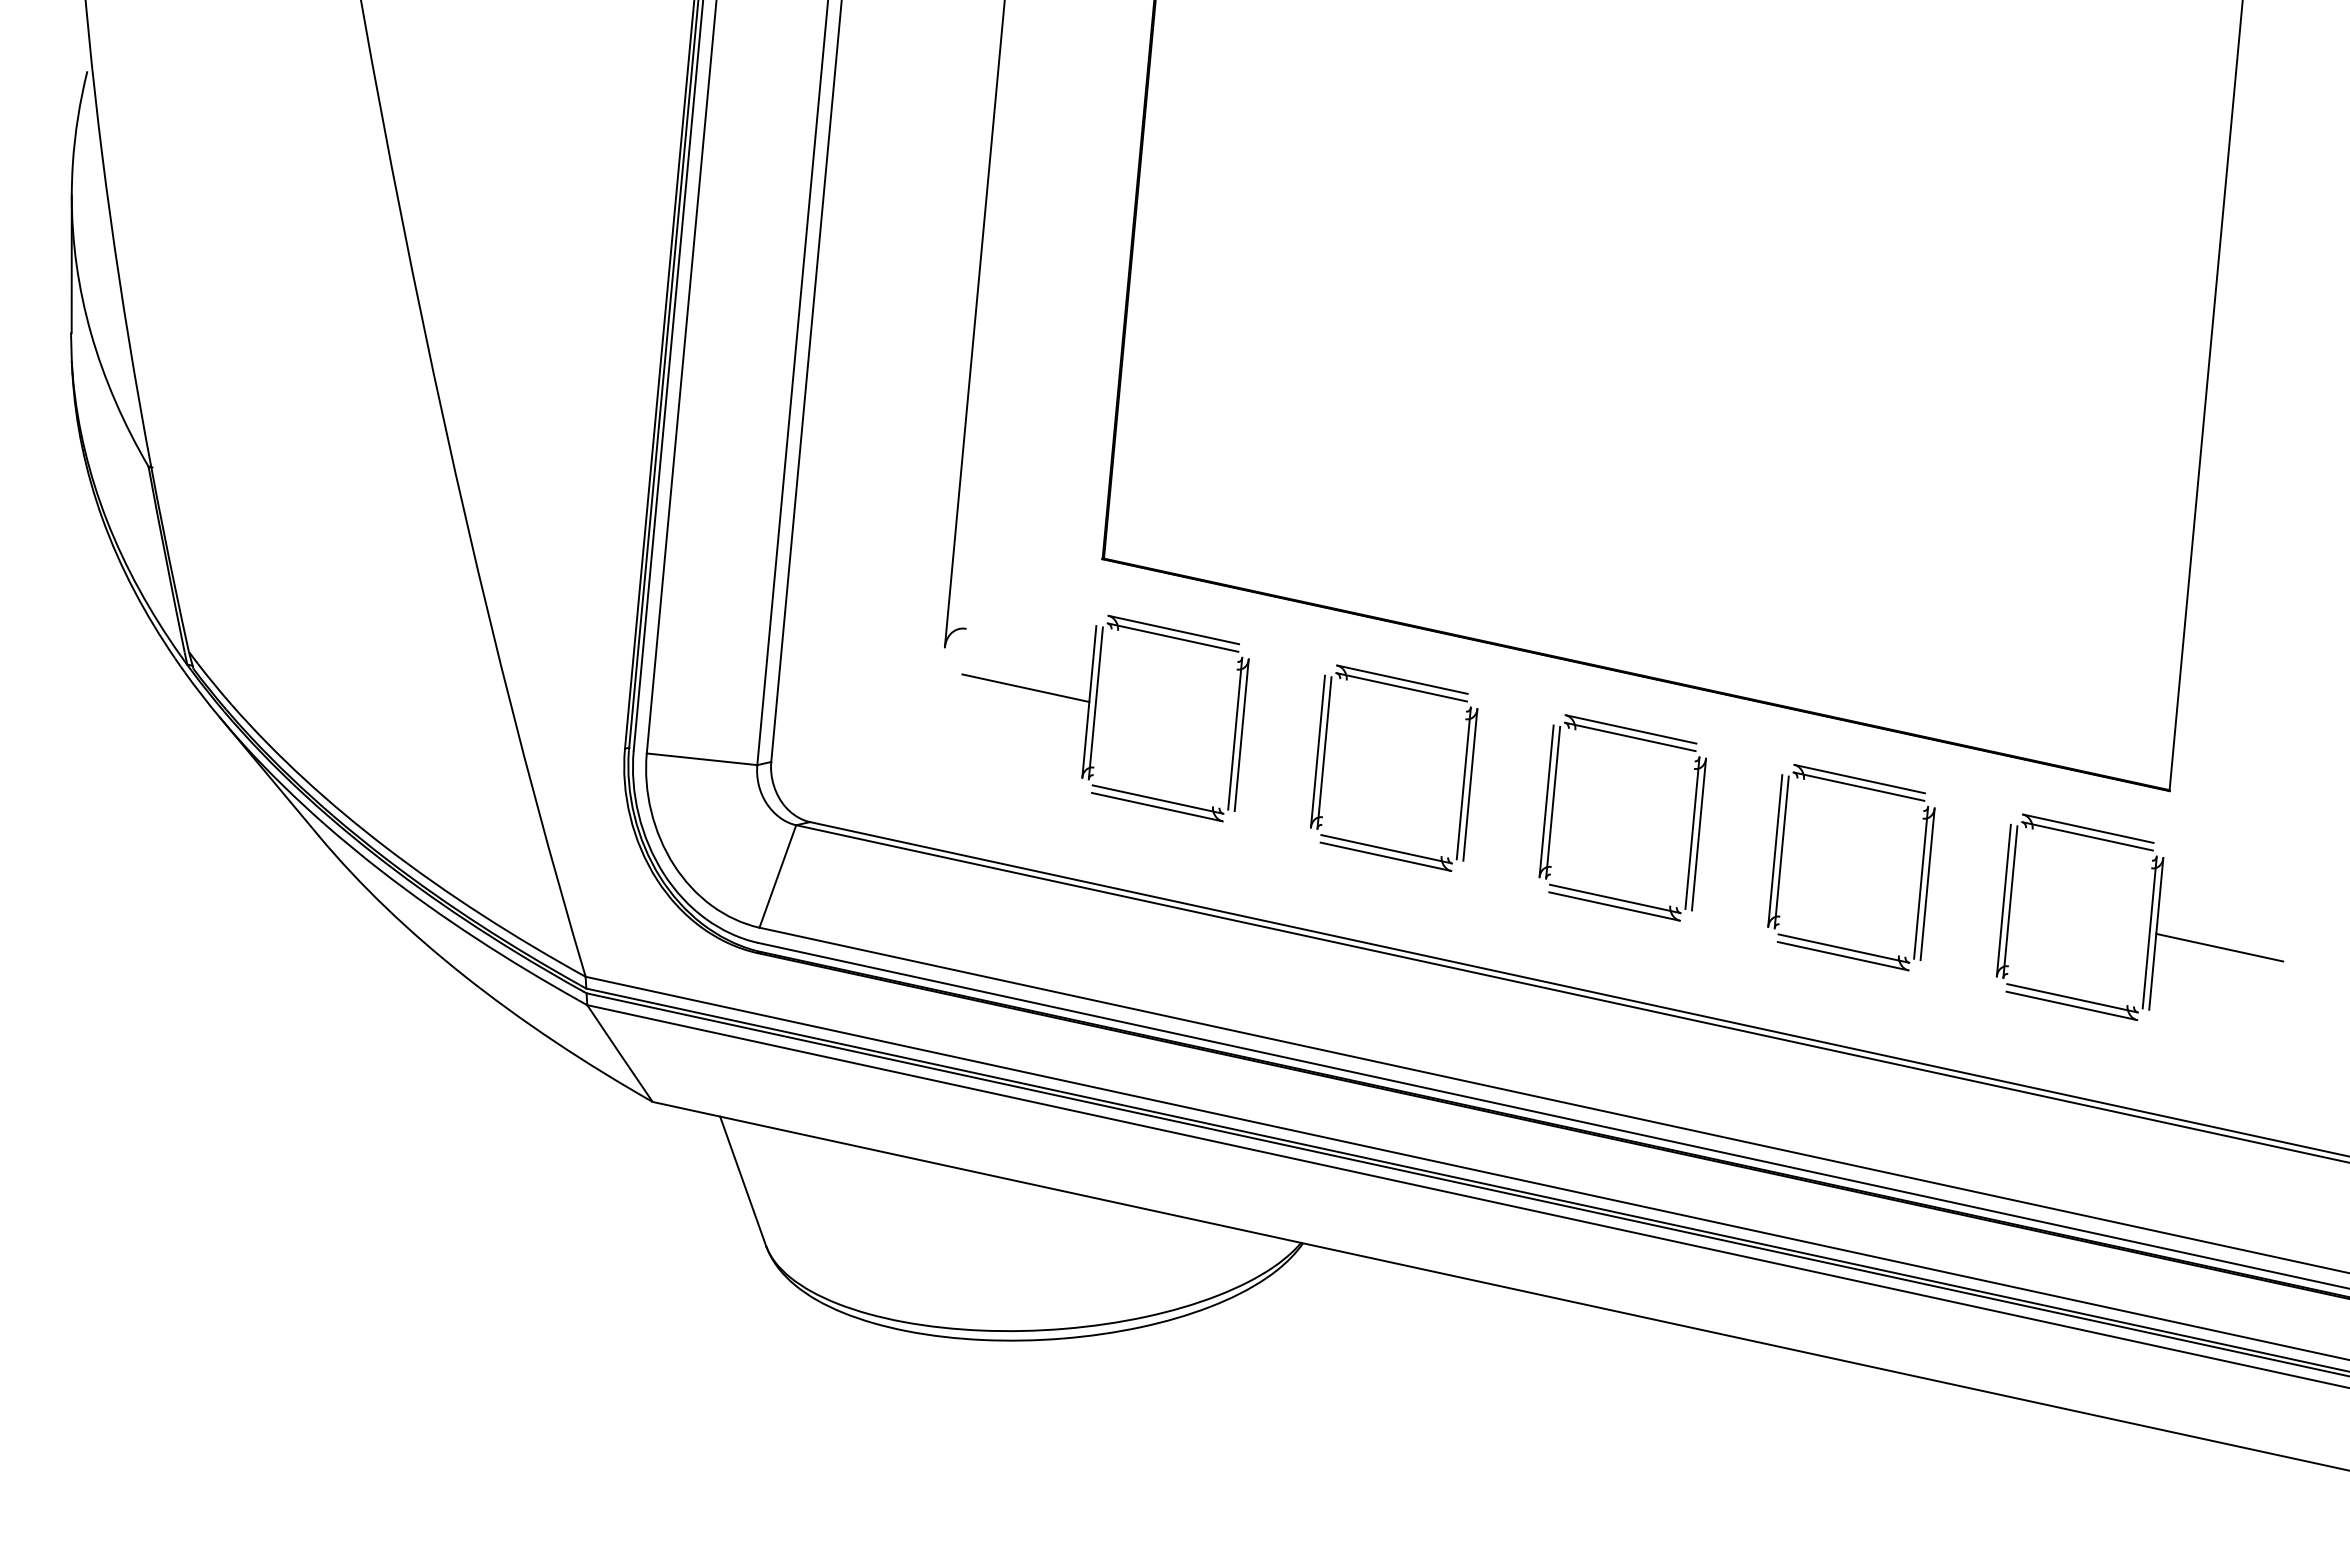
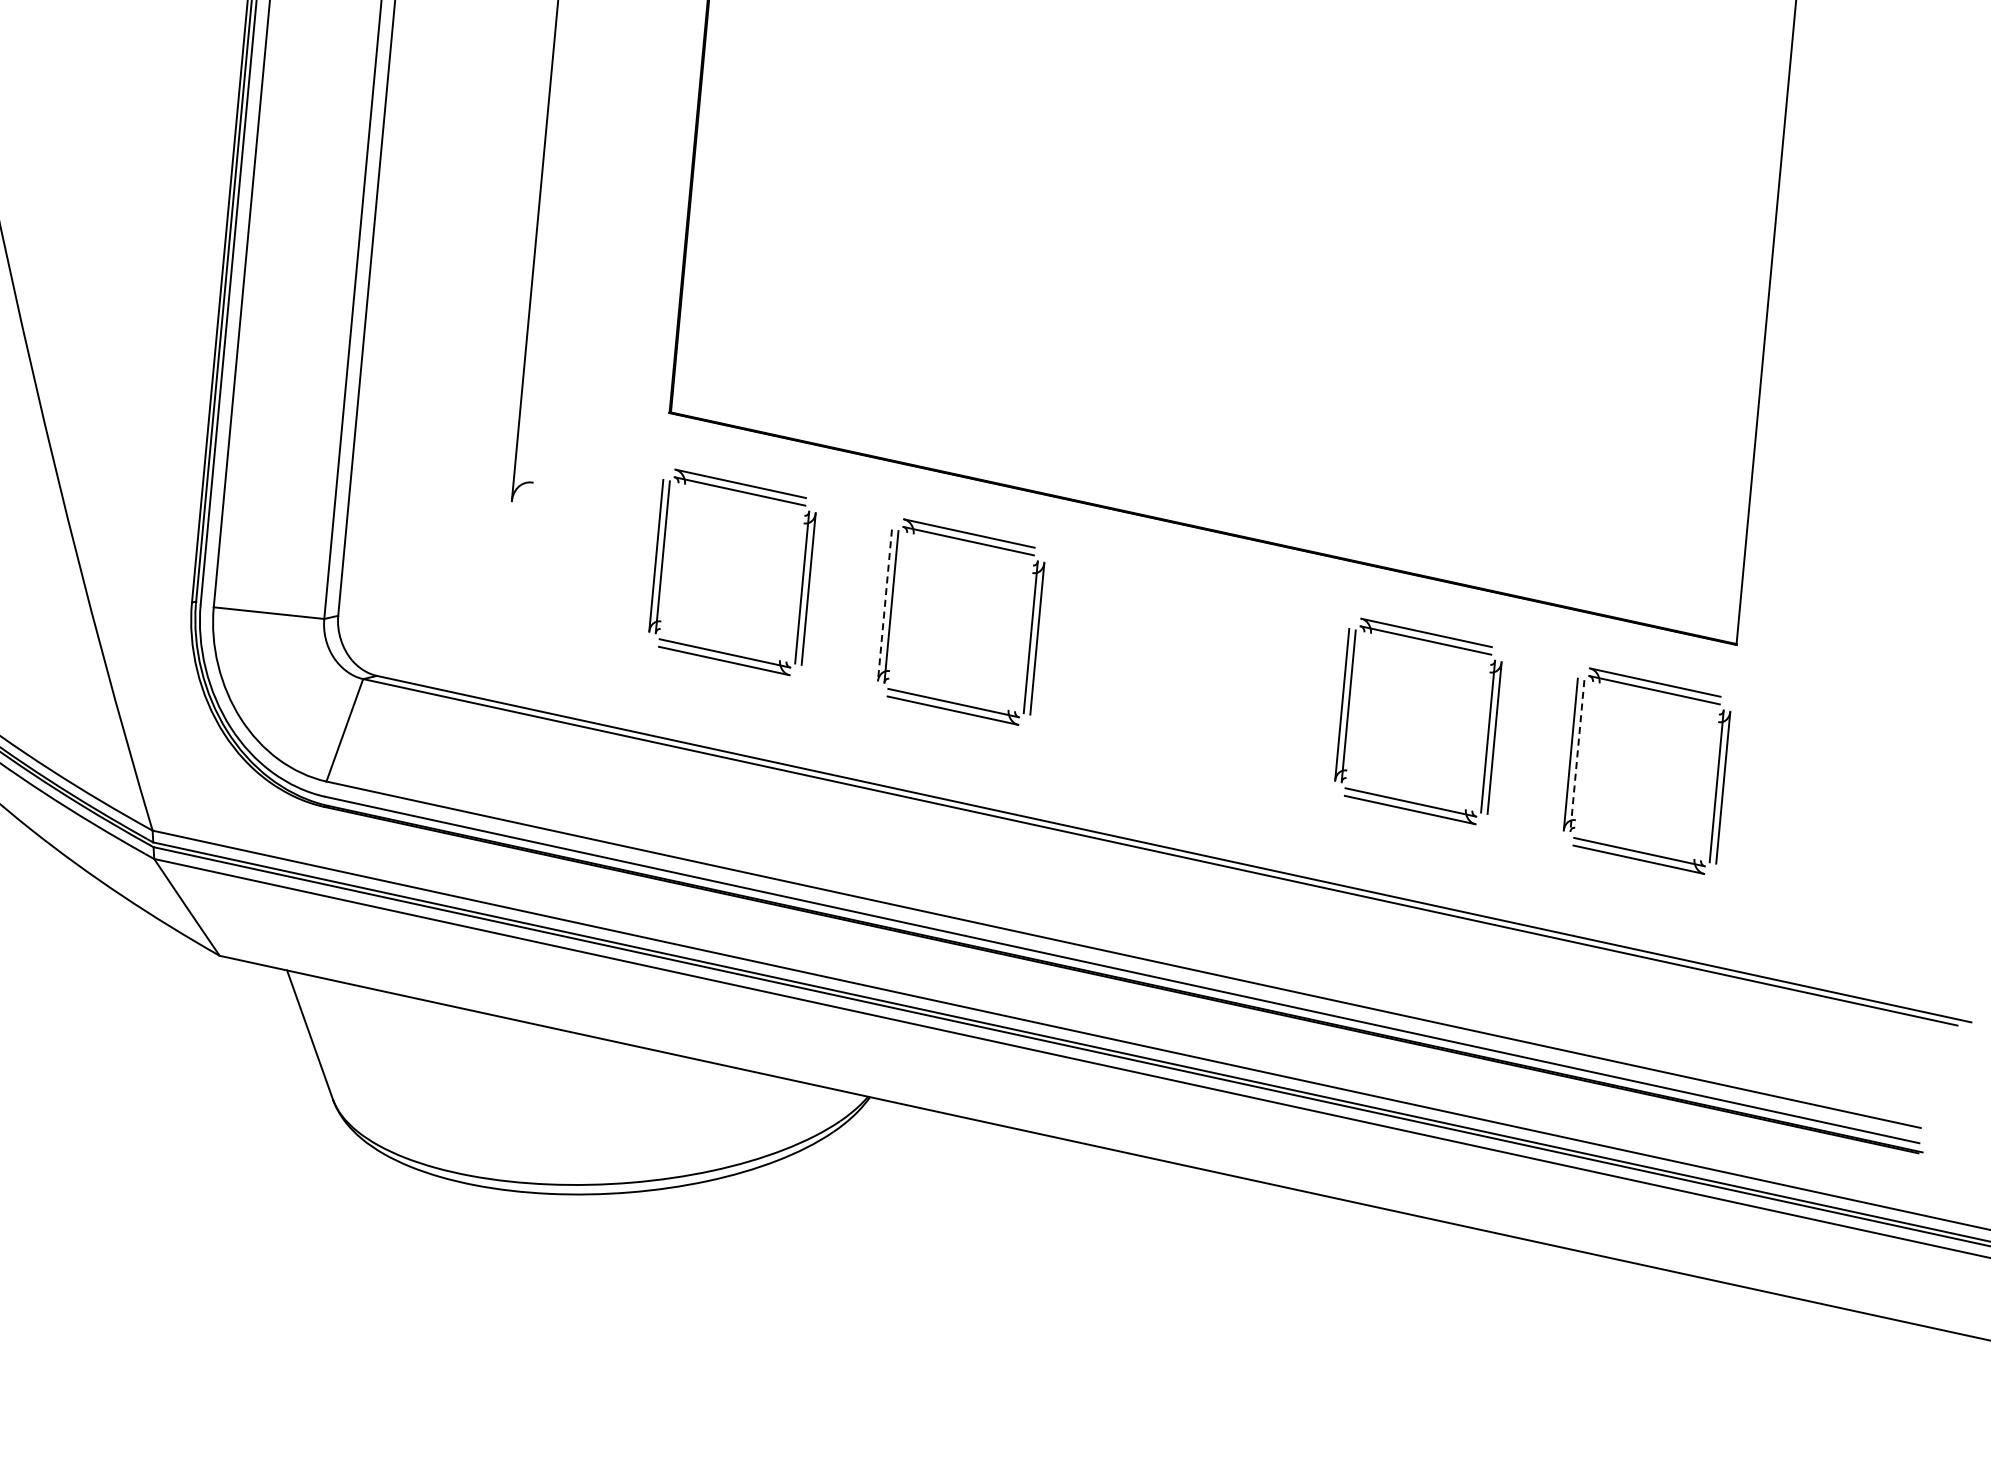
line: (1025, 688) -> (592, 542), removed
line: (1317, 752) -> (884, 606), solid -> dashed
part: (1553, 812) -> (1120, 666), removed
line: (2010, 902) -> (1577, 756), solid -> dashed
line: (2219, 947) -> (1786, 801), removed

